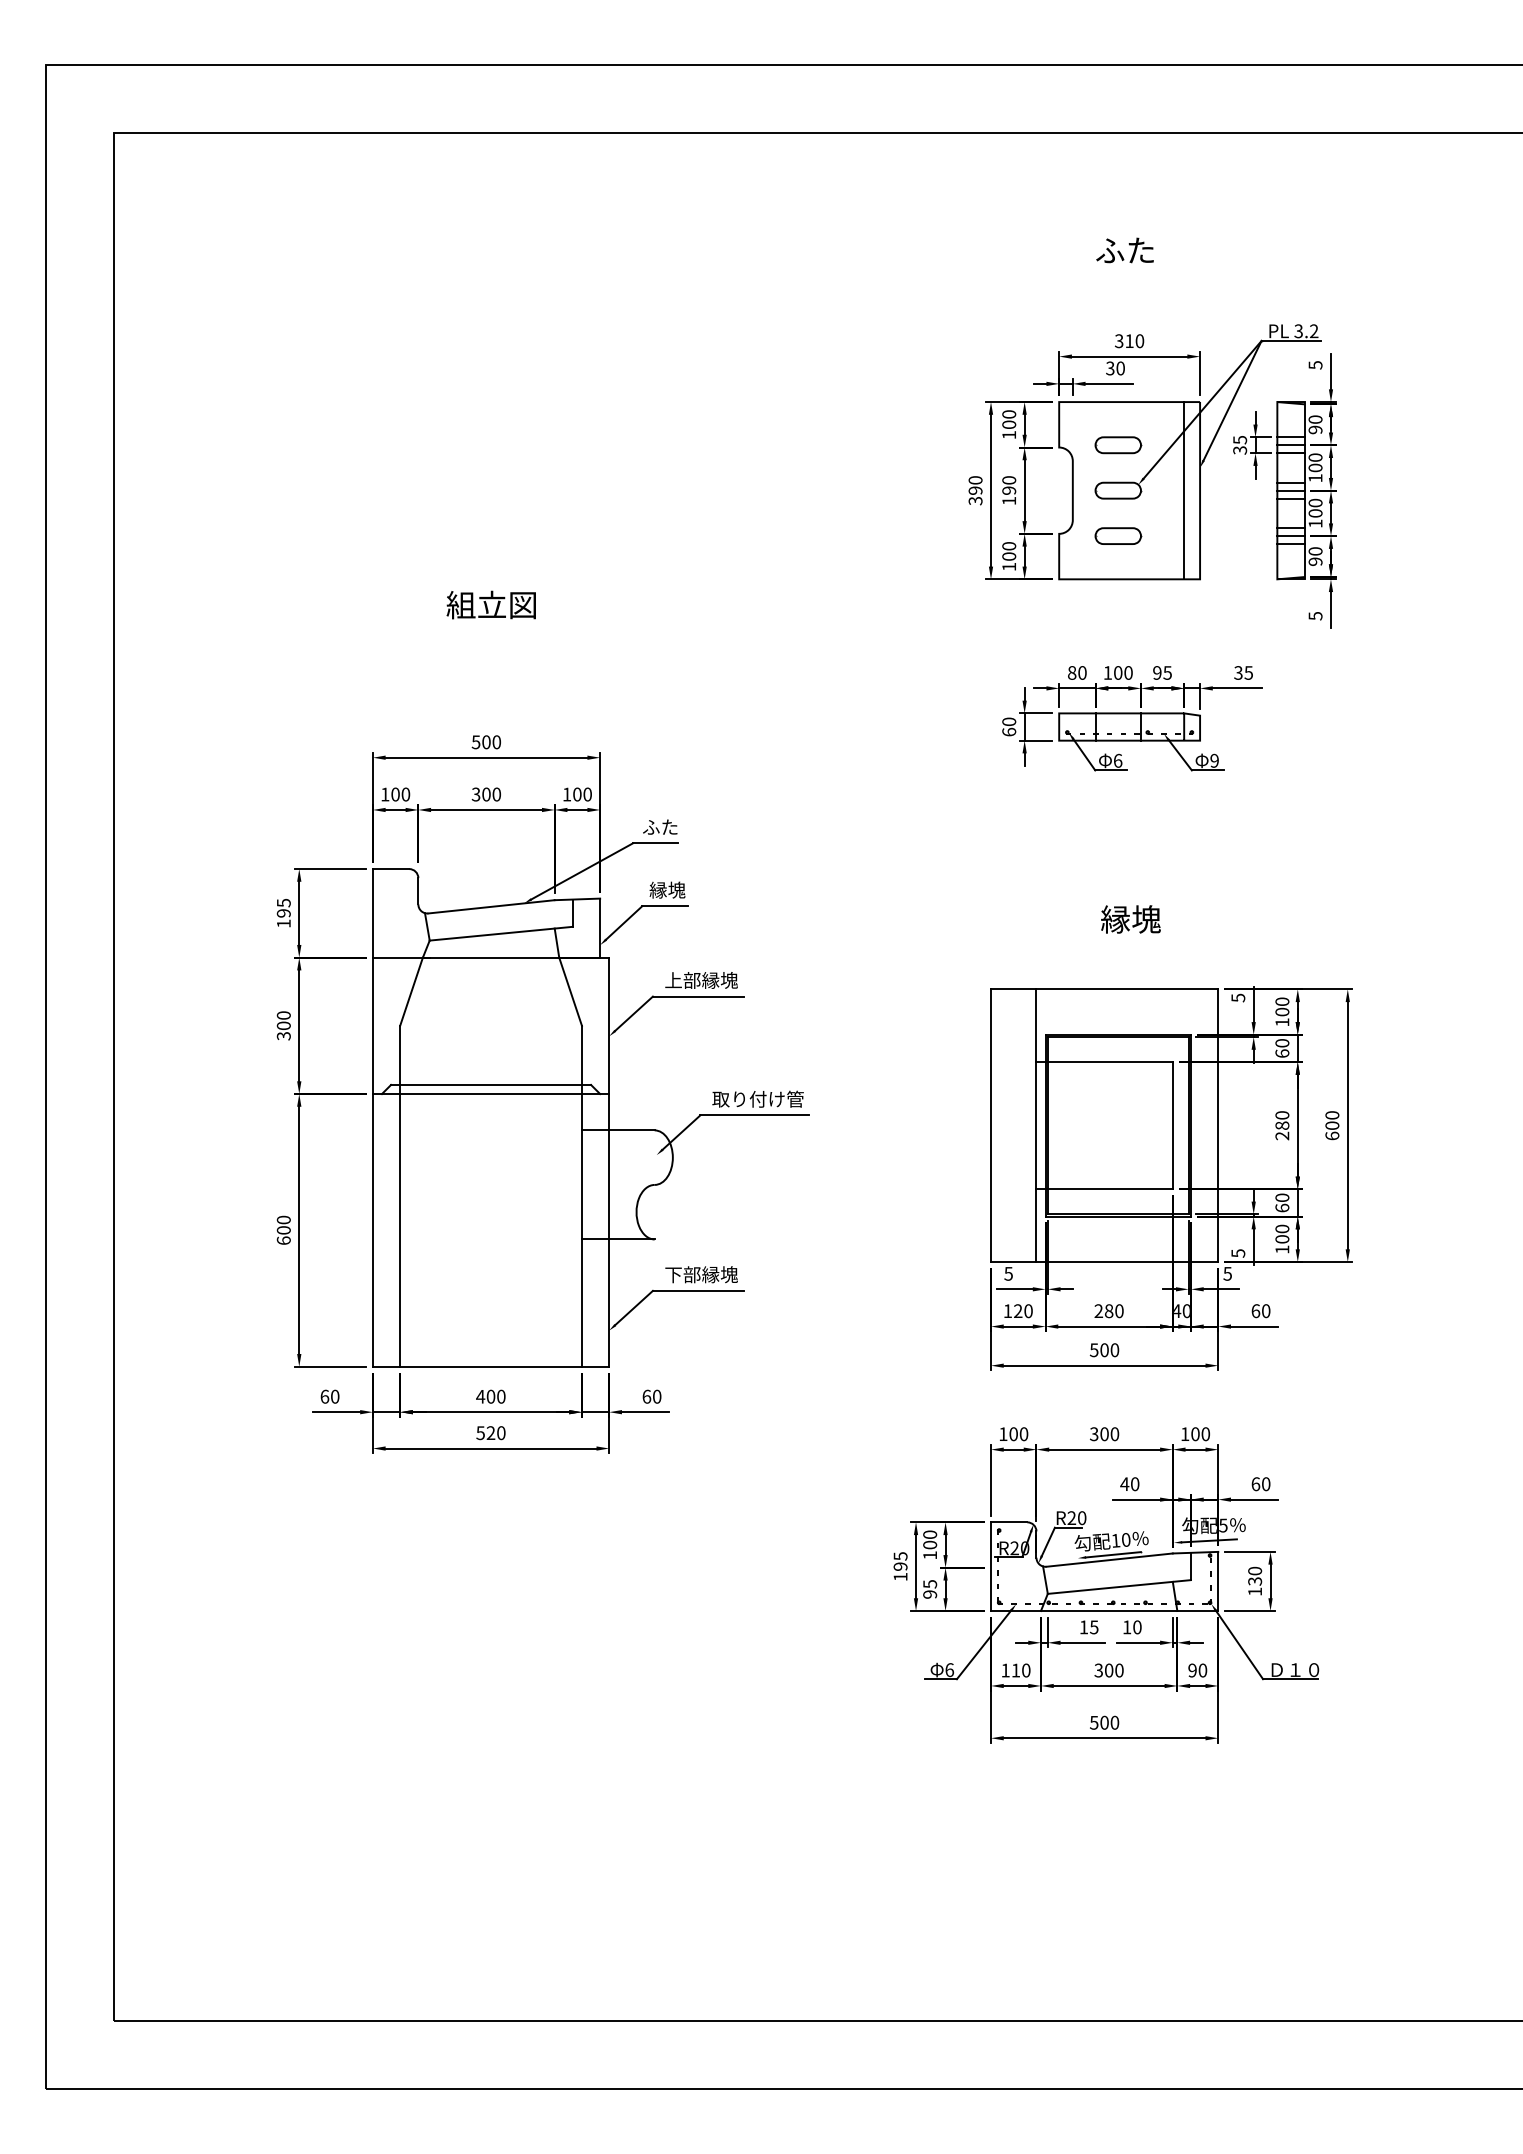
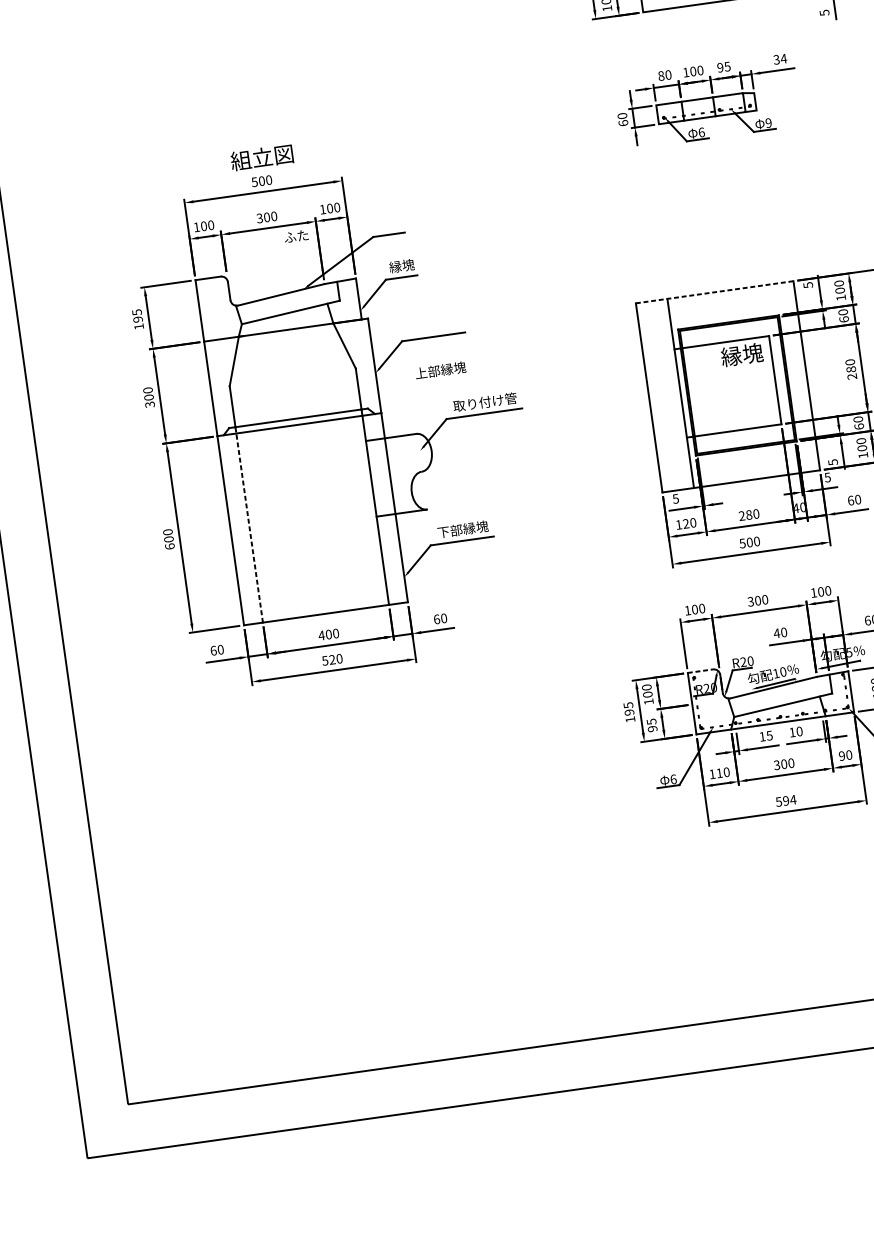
text: (490, 604) -> (261, 157), moved
text: (1248, 672) -> (783, 58), 35 -> 34
text: (660, 826) -> (296, 235), moved
text: (1130, 919) -> (741, 355), moved
text: (701, 980) -> (440, 370), moved
line: (1104, 989) -> (714, 292), solid -> dashed
line: (400, 1225) -> (249, 524), solid -> dashed
line: (1009, 1522) -> (700, 671), solid -> dashed
text: (1109, 1722) -> (789, 800), 500 -> 594

